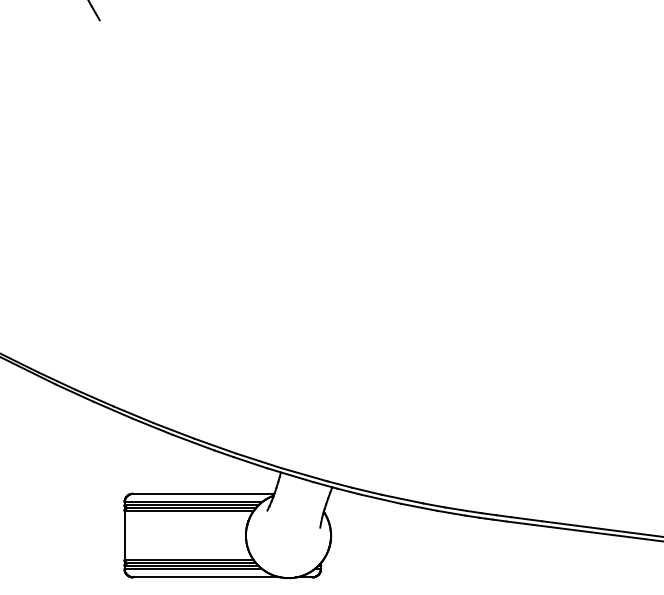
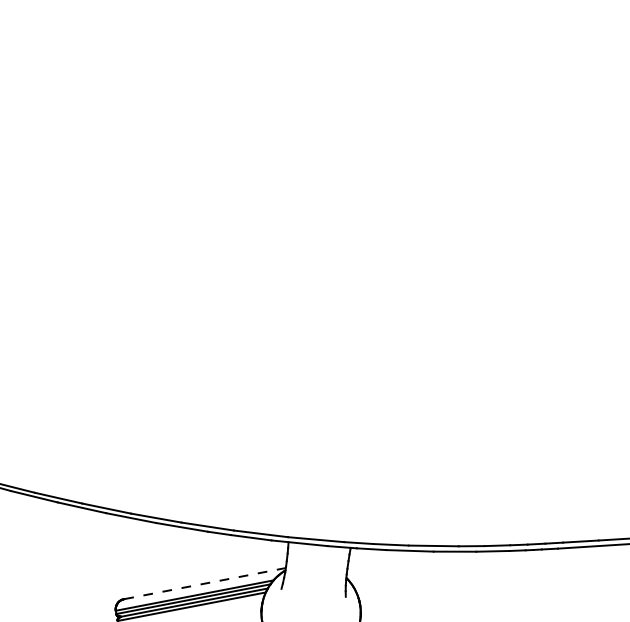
line: (204, 493) -> (205, 583), solid -> dashed

